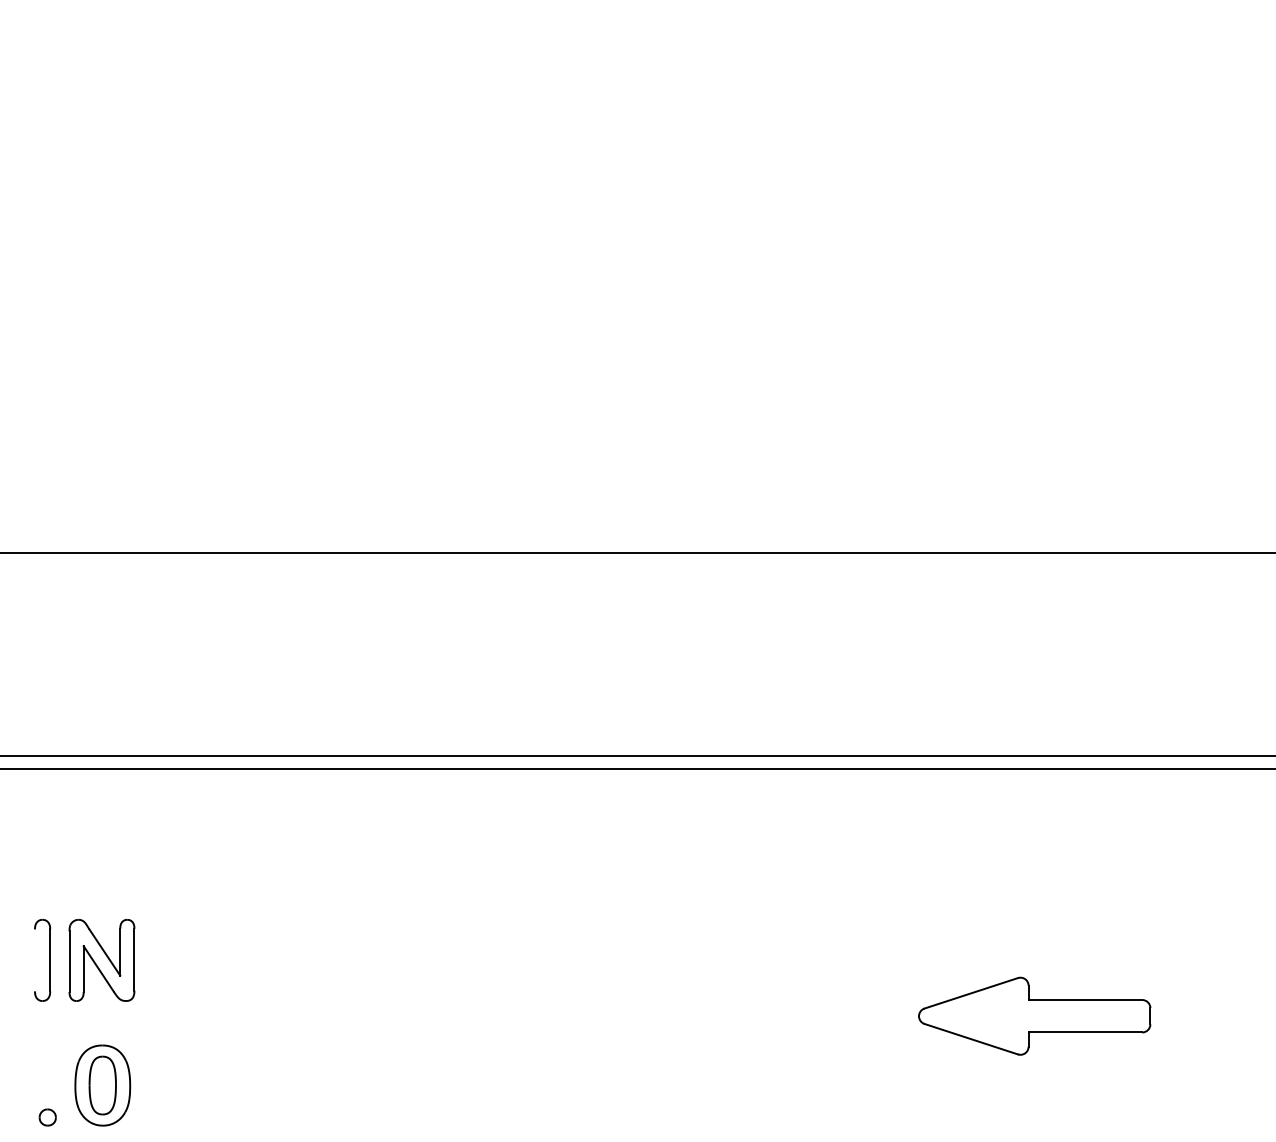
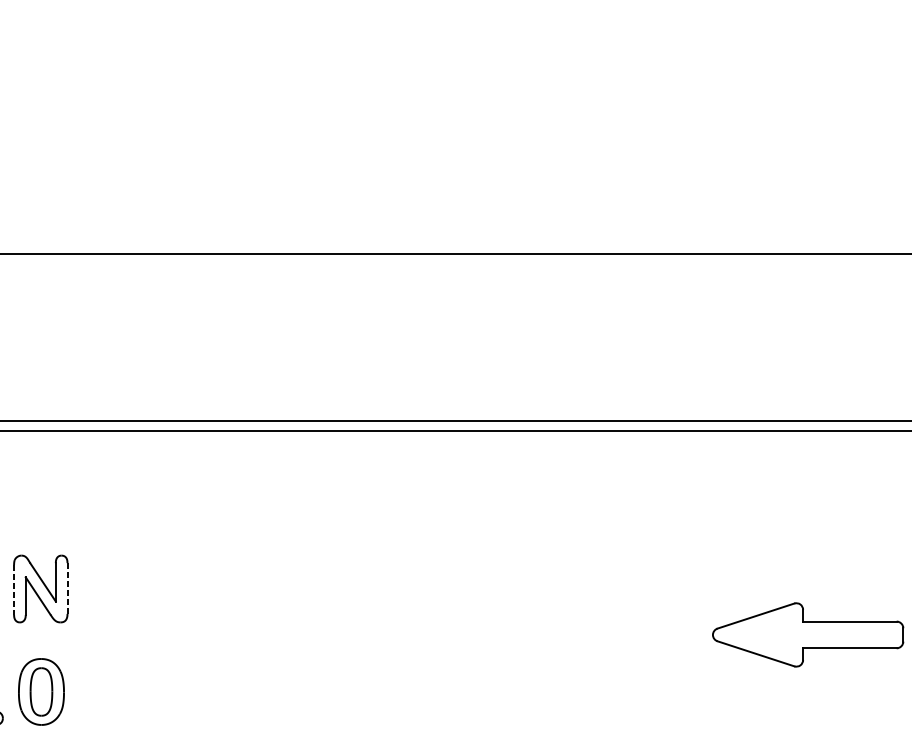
line: (134, 959) -> (67, 588), solid -> dashed
line: (69, 962) -> (14, 590), solid -> dashed

